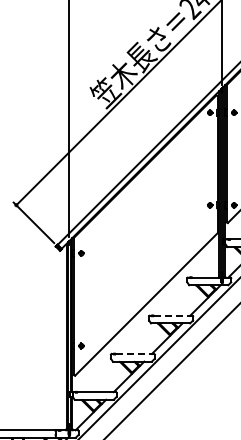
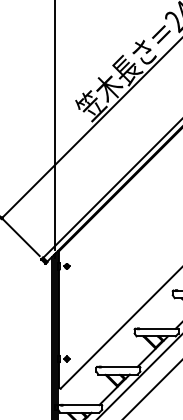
line: (173, 315) -> (159, 328), dashed -> solid
line: (135, 353) -> (121, 366), dashed -> solid

